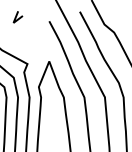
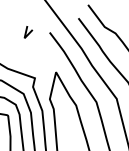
line: (17, 16) -> (27, 31), moved

